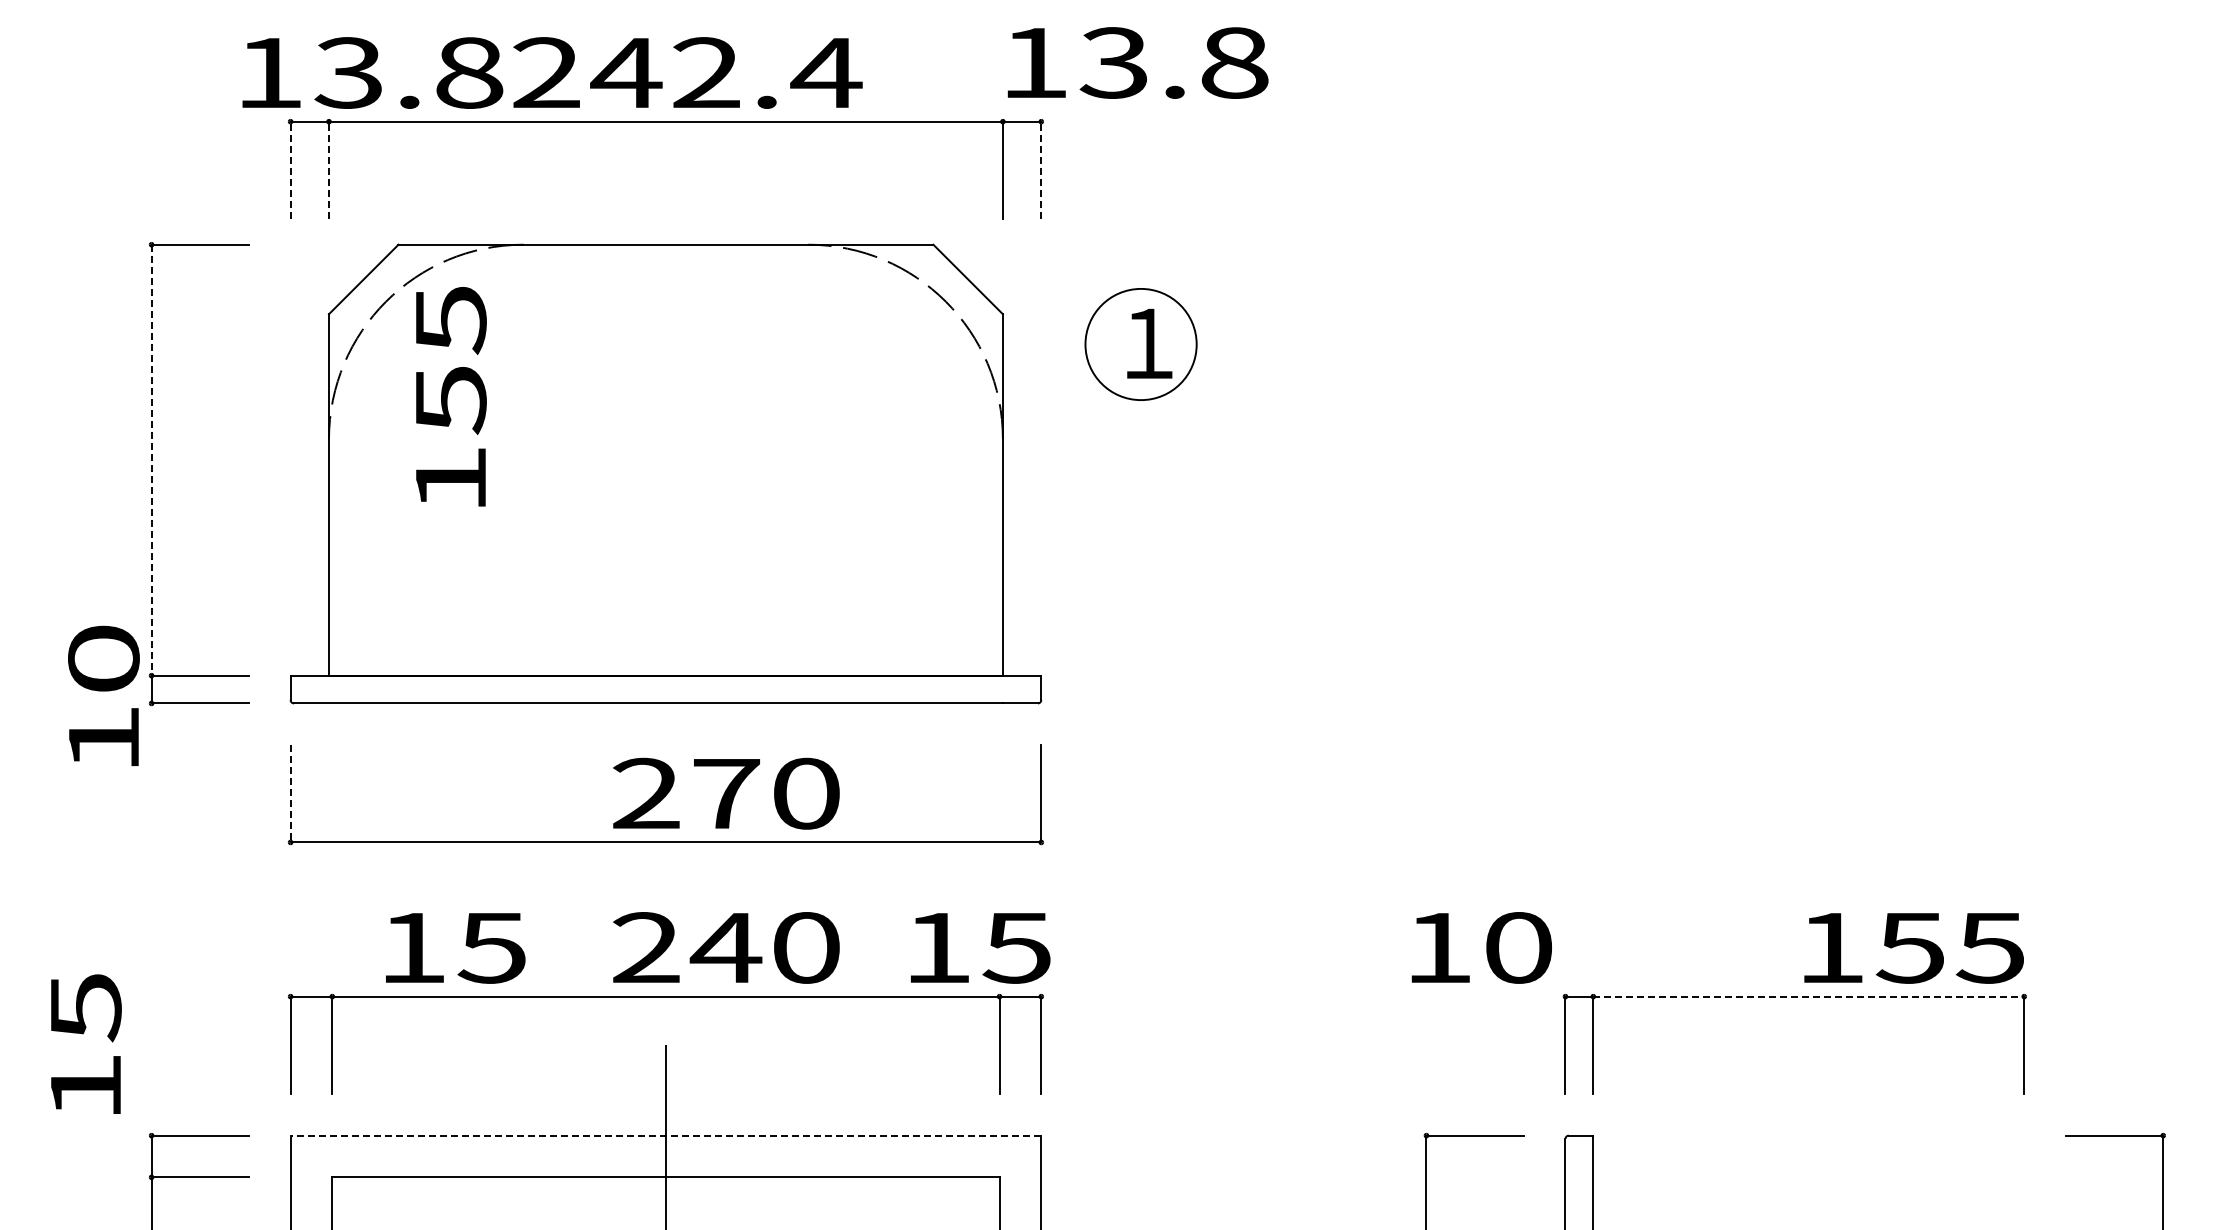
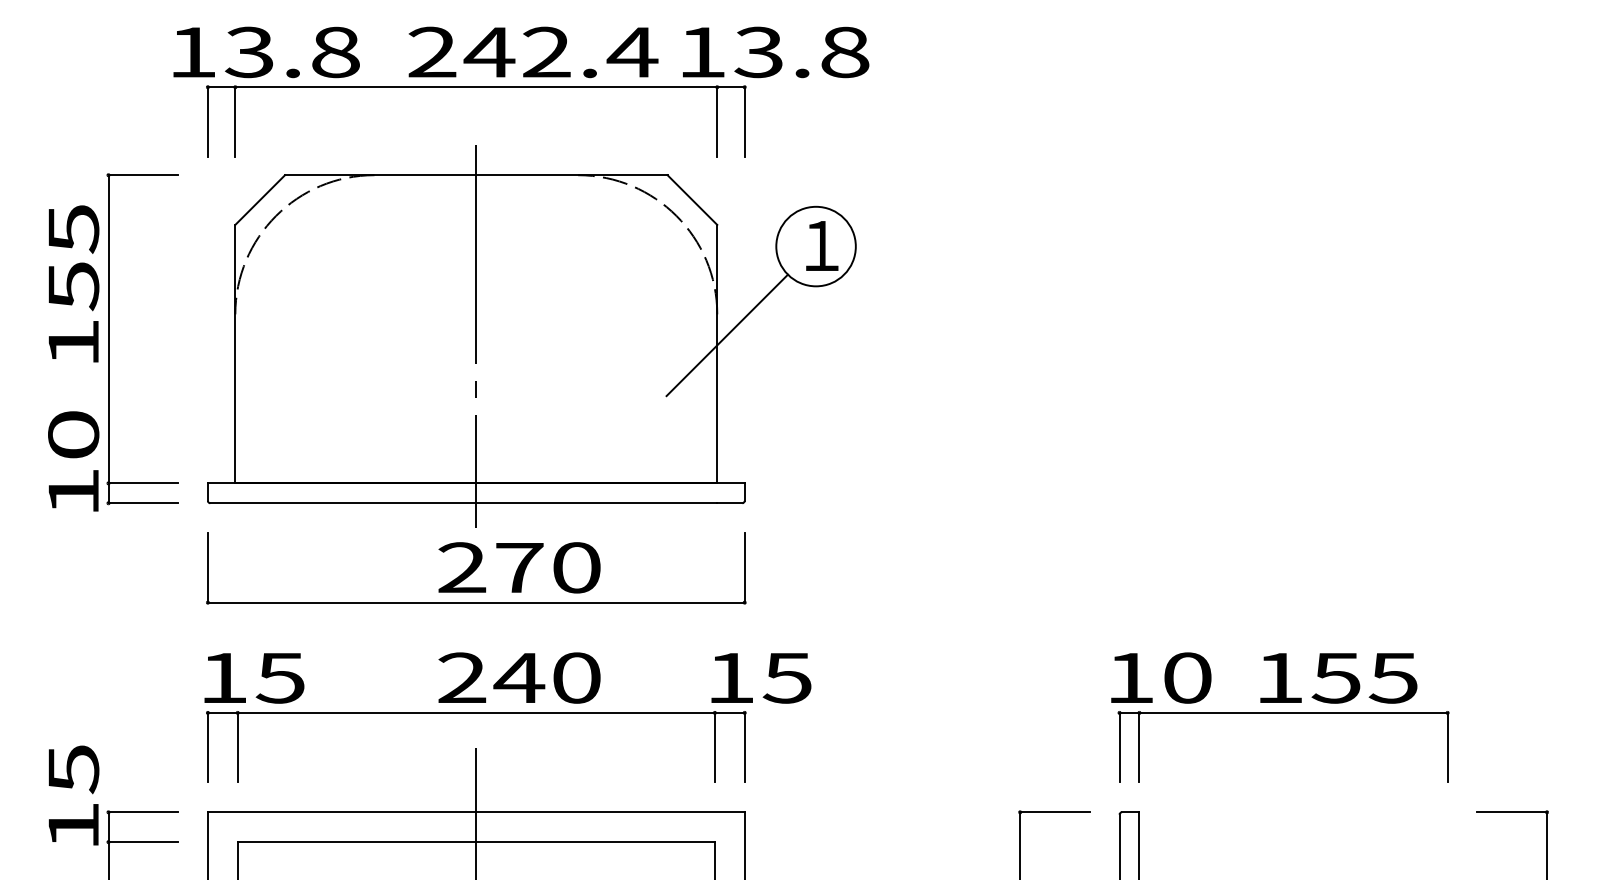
text: (1137, 62) -> (775, 52), moved
text: (687, 72) -> (533, 52), moved
line: (290, 170) -> (207, 122), dashed -> solid
line: (328, 170) -> (235, 122), dashed -> solid
line: (1041, 170) -> (744, 122), dashed -> solid
text: (451, 396) -> (74, 283), moved
line: (151, 460) -> (108, 329), dashed -> solid
line: (1016, 468) -> (726, 335), added
line: (665, 470) -> (475, 336), added
text: (103, 695) -> (73, 461), moved
line: (290, 793) -> (207, 567), dashed -> solid
text: (1481, 947) -> (1161, 677), moved
text: (455, 948) -> (254, 678), moved
text: (980, 948) -> (761, 678), moved
text: (1913, 948) -> (1338, 678), moved
line: (1809, 996) -> (1294, 712), dashed -> solid
text: (86, 1043) -> (74, 795), moved
line: (665, 1135) -> (475, 812), dashed -> solid

